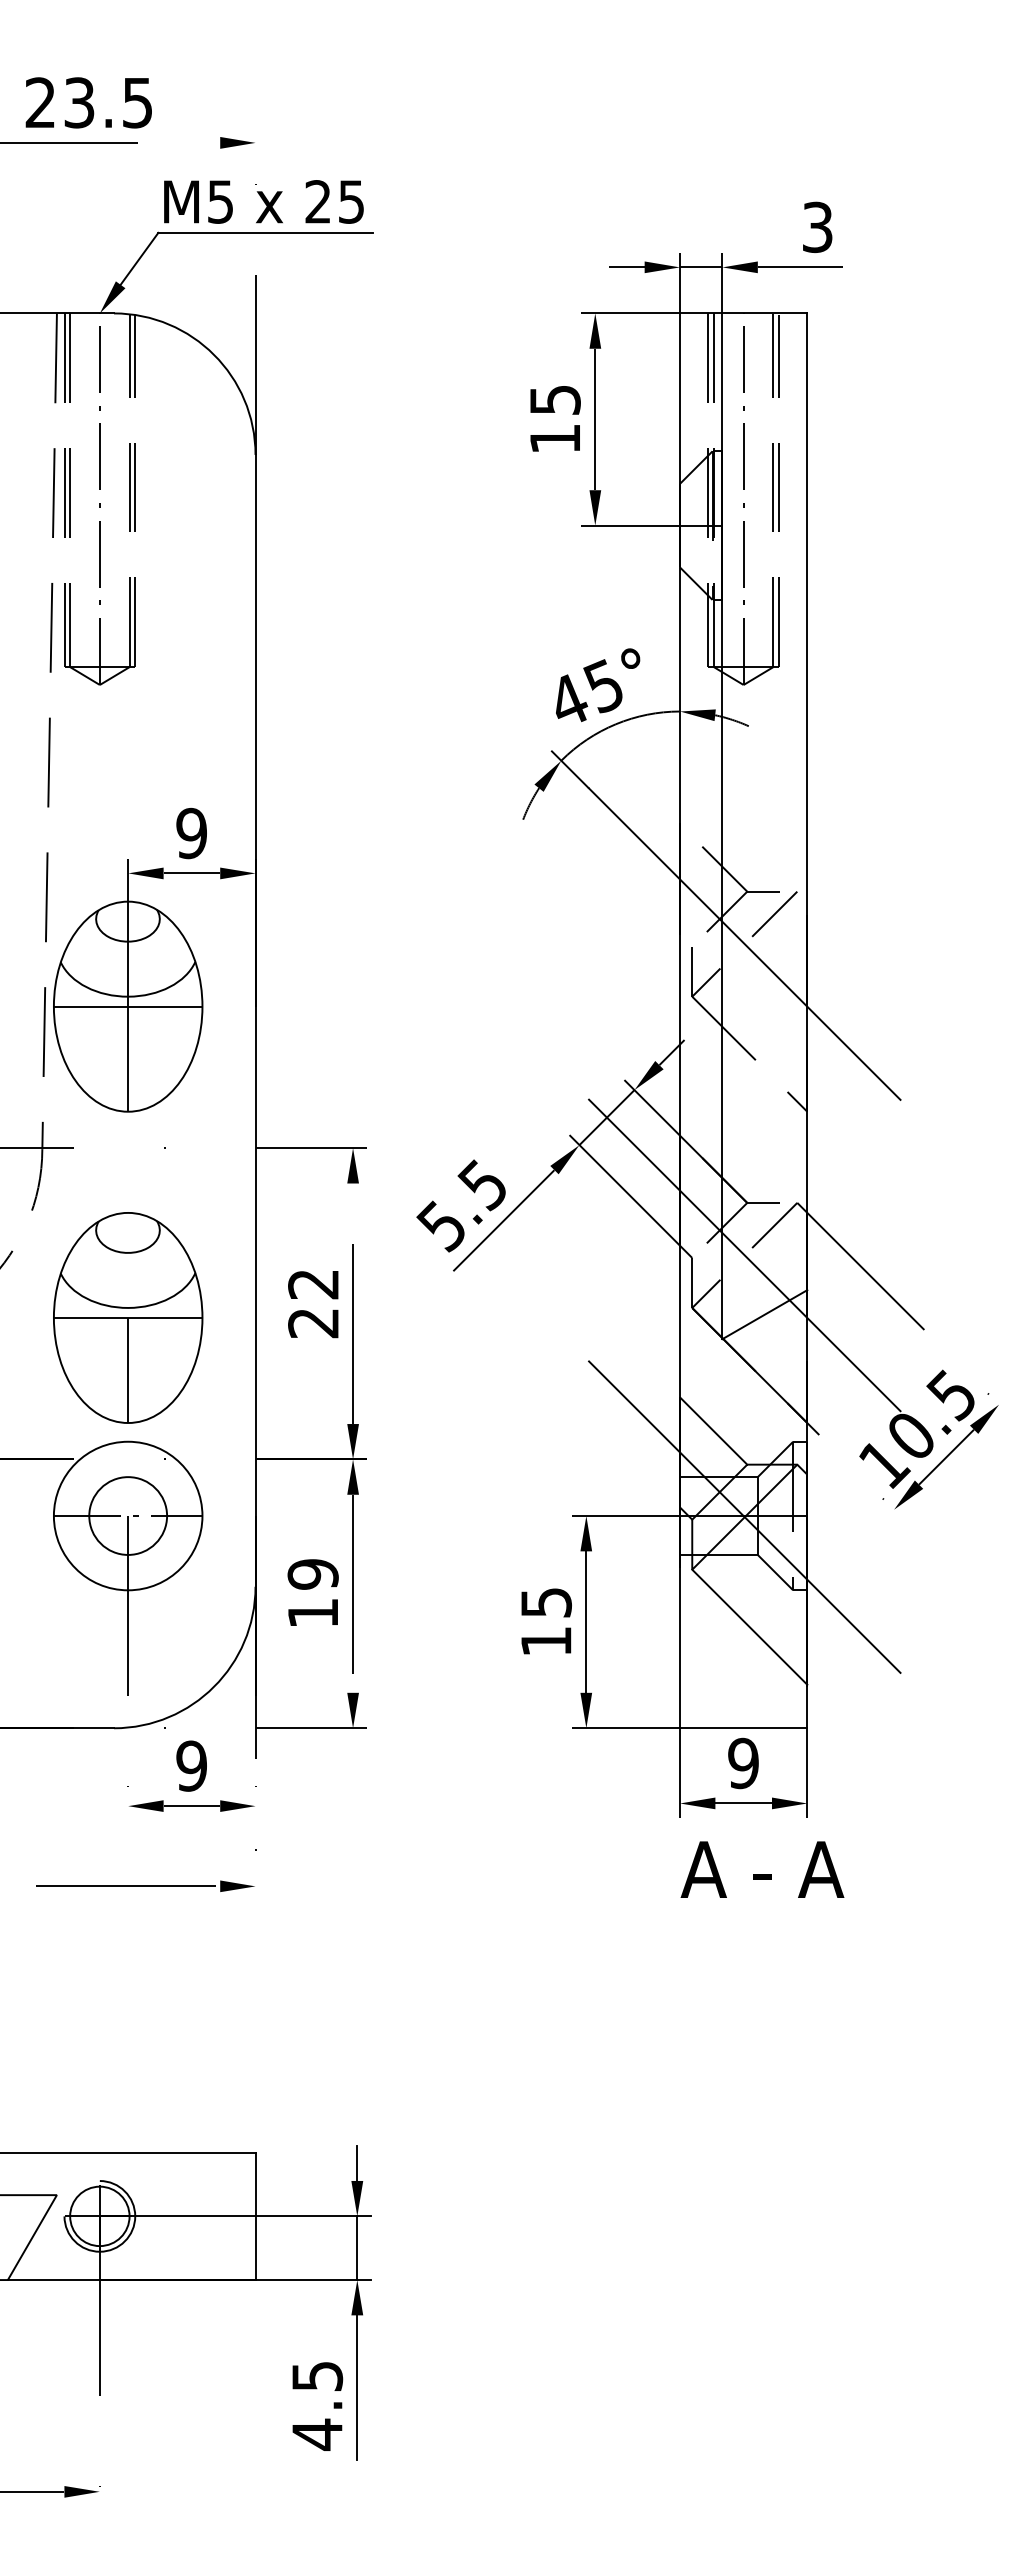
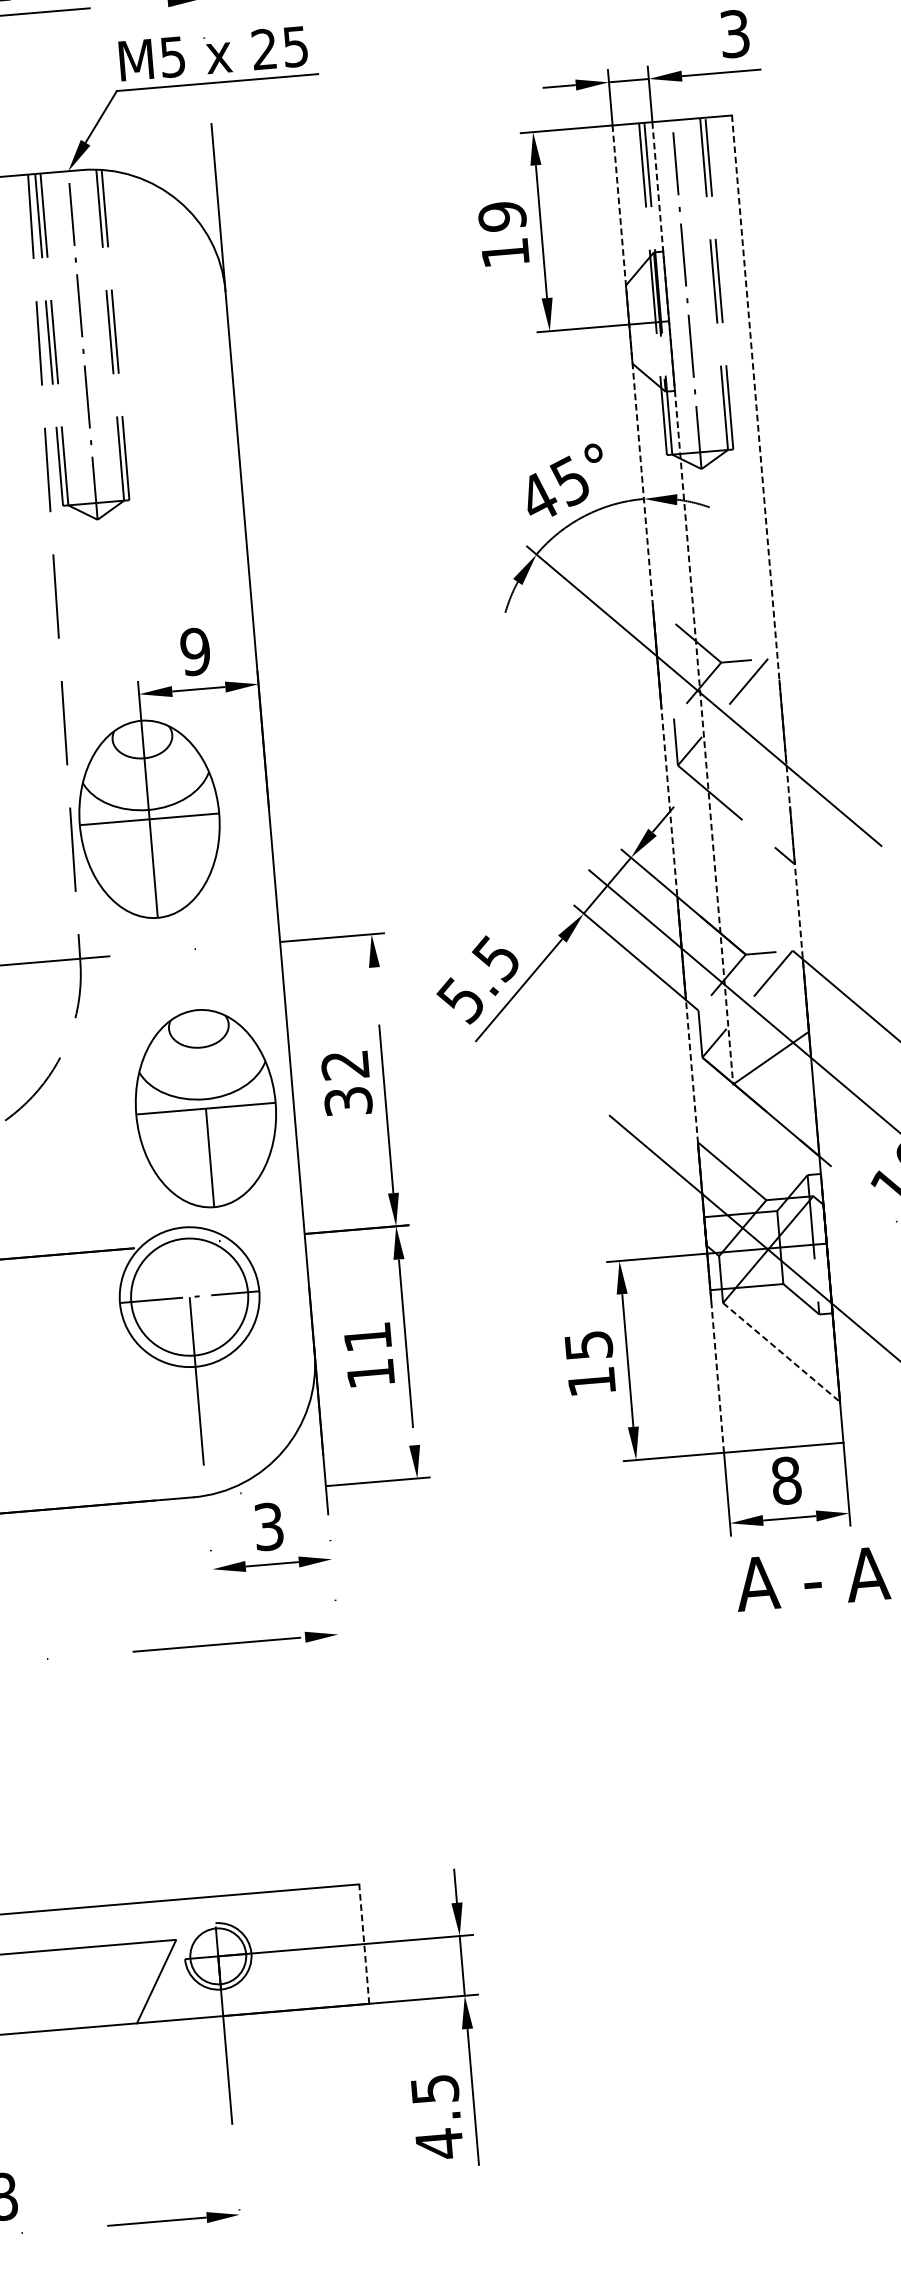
text: (554, 400) -> (501, 217), 15 -> 19
line: (807, 802) -> (770, 574), solid -> dashed
line: (722, 826) -> (692, 603), solid -> dashed
line: (679, 1020) -> (667, 788), solid -> dashed
part: (128, 1317) -> (206, 1108), moved
text: (313, 1323) -> (348, 1101), 22 -> 32
circle: (128, 1515) -> (189, 1296), size x1.6
text: (312, 1574) -> (367, 1337), 19 -> 11
line: (750, 1627) -> (782, 1352), solid -> dashed
text: (743, 1763) -> (786, 1480), 9 -> 8
text: (191, 1765) -> (268, 1526), 9 -> 3
line: (255, 2216) -> (364, 1944), solid -> dashed

